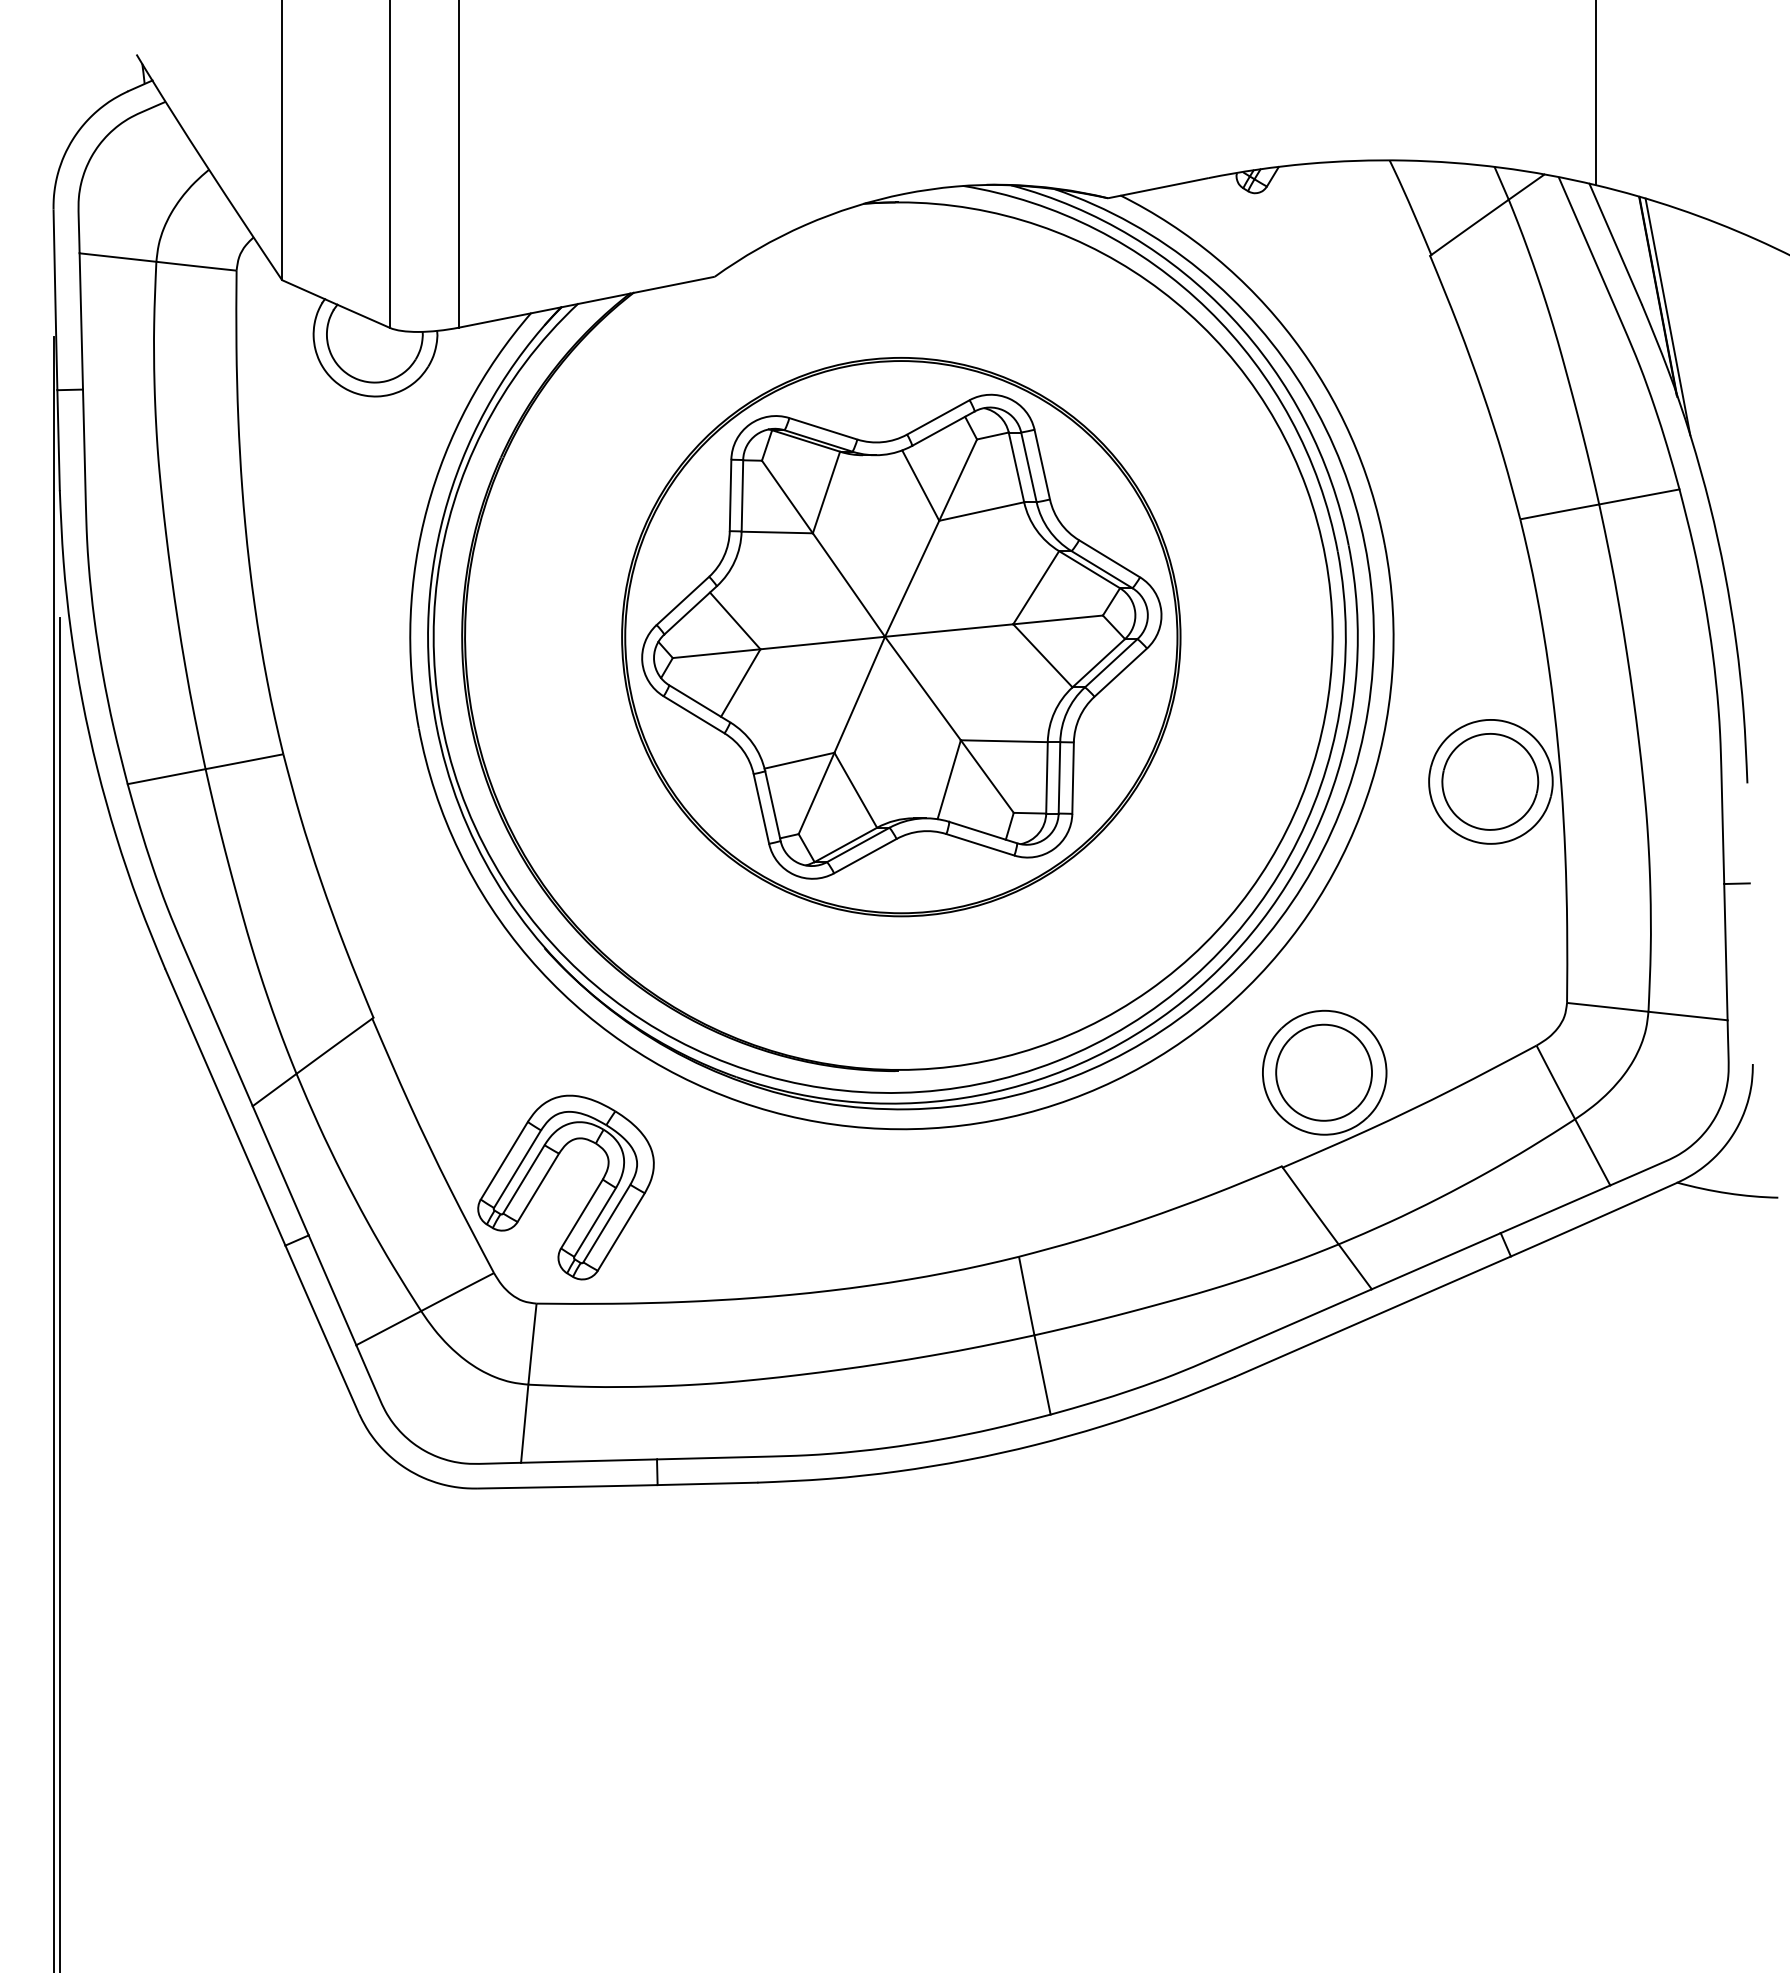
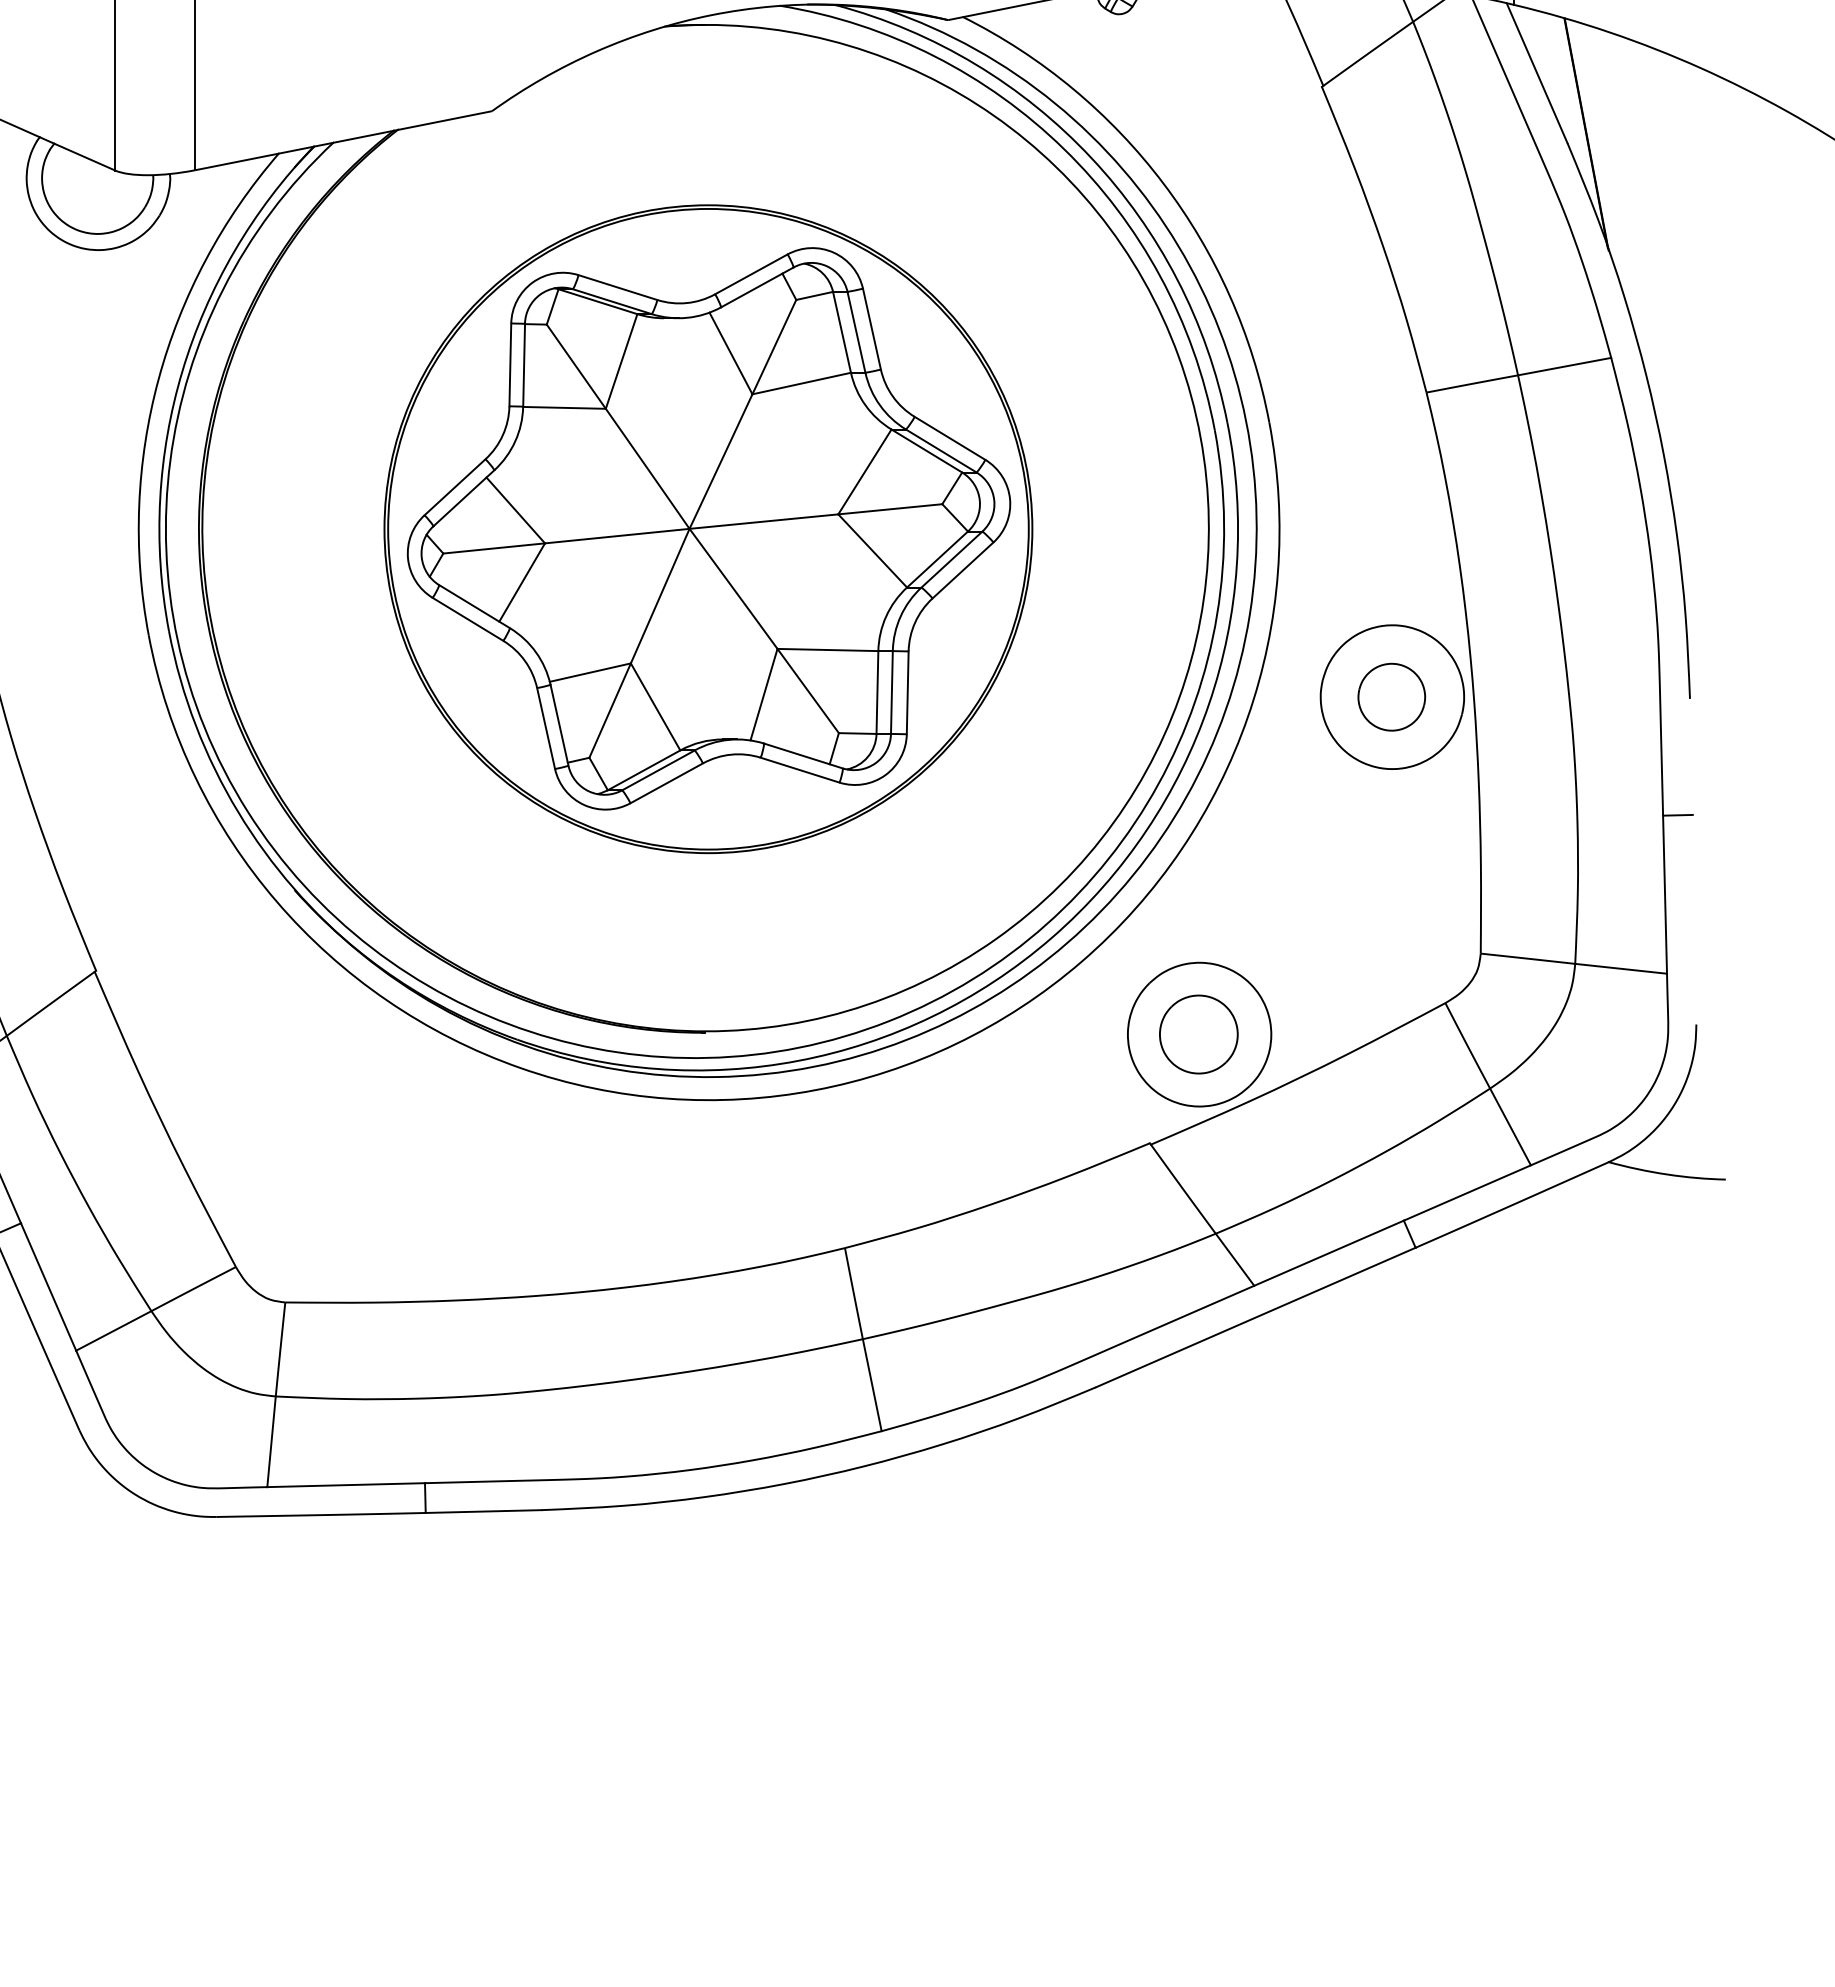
line: (1667, 316) -> (1597, 157), removed
part: (1490, 781) -> (1391, 696), size x0.6
part: (1323, 1072) -> (1198, 1034), size x0.7
part: (545, 1178) -> (295, 1157), removed

